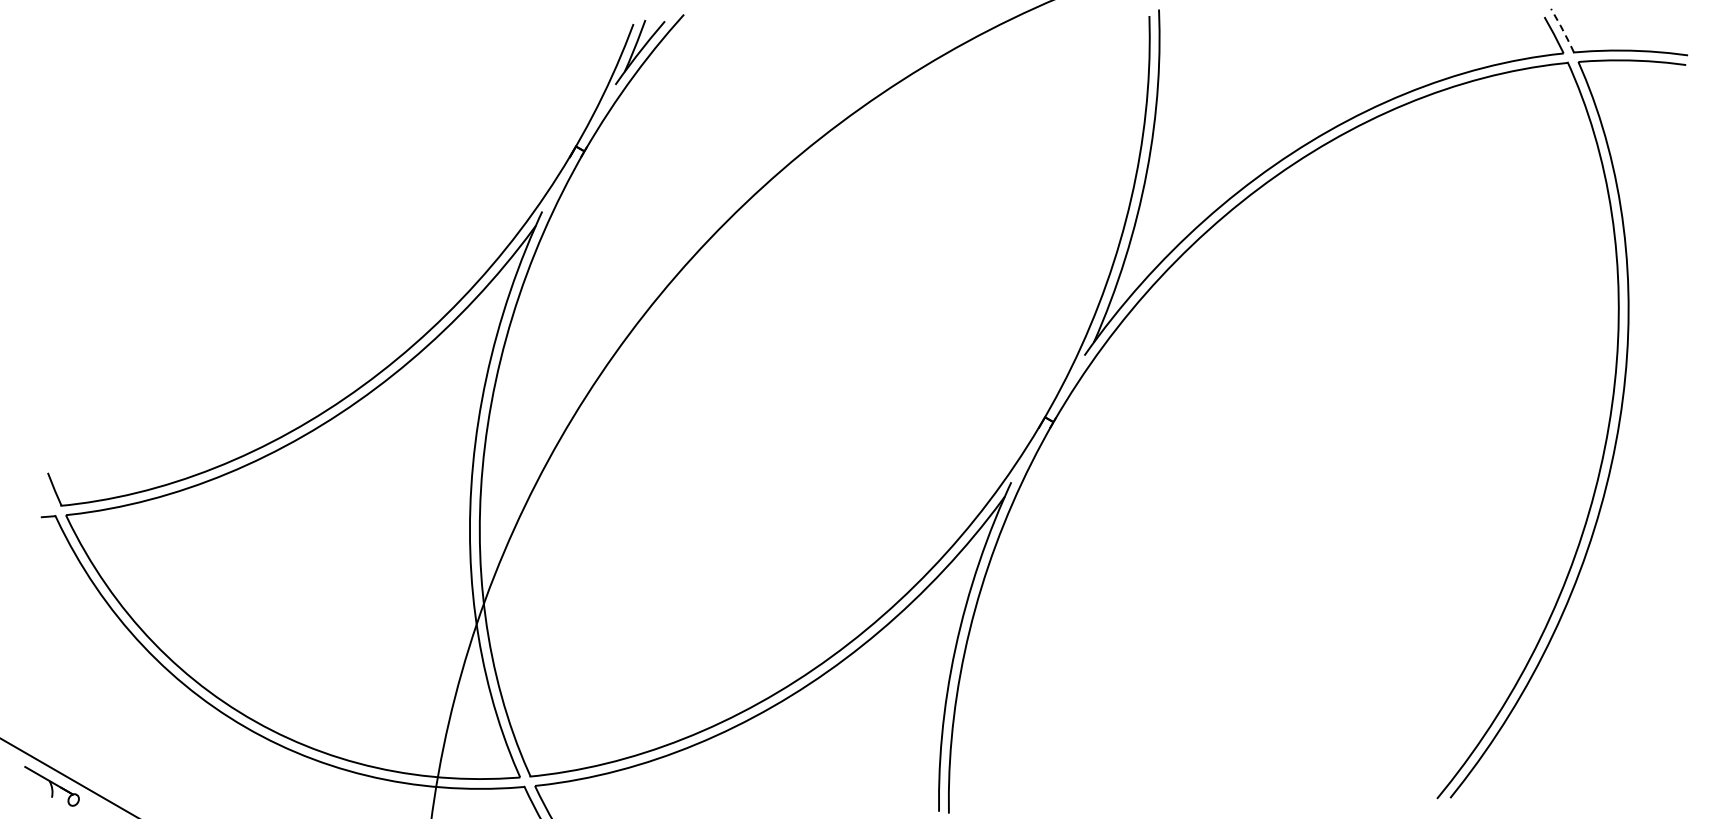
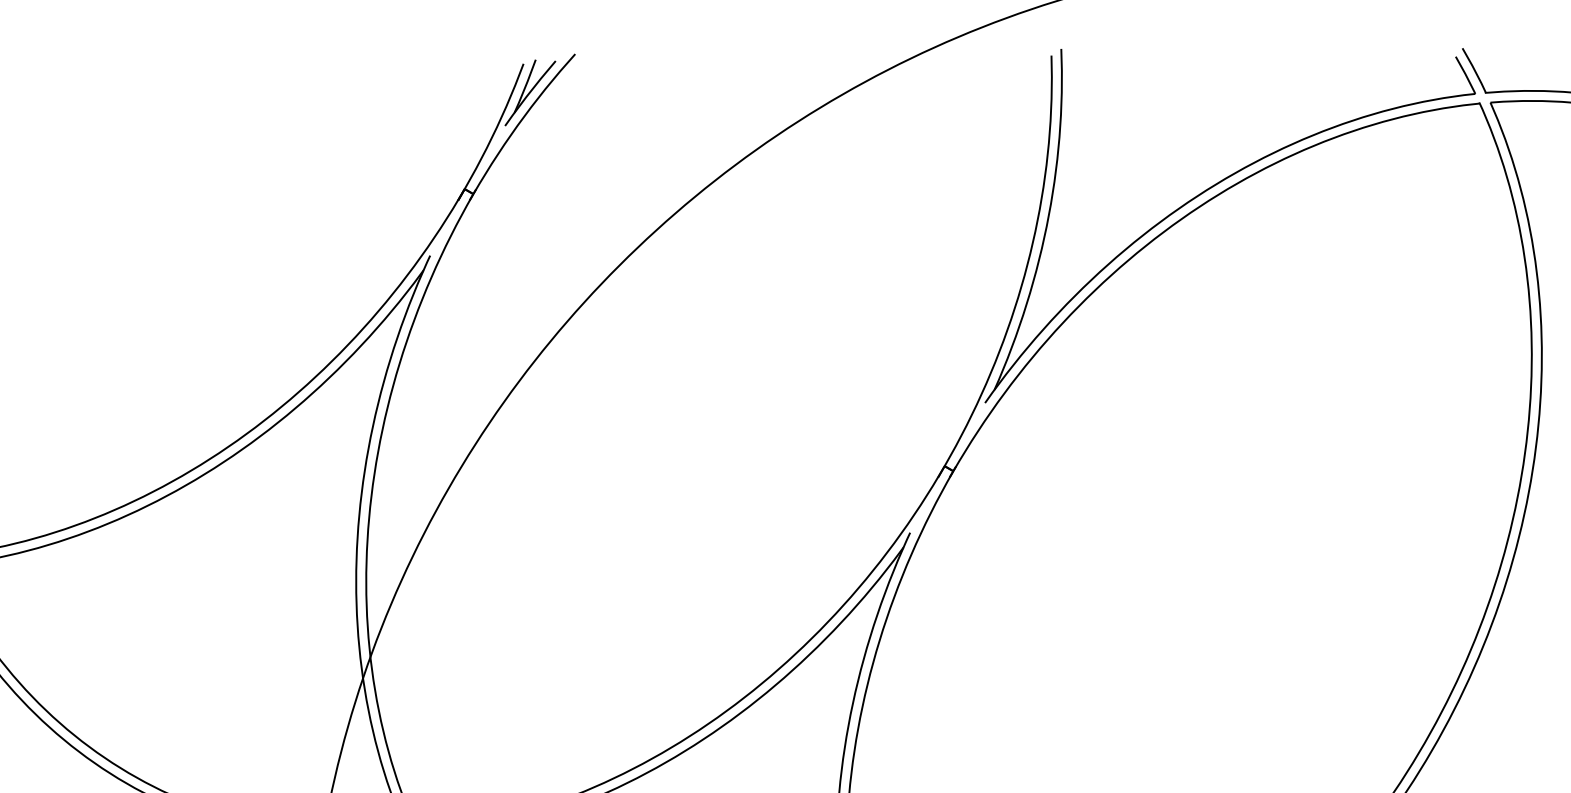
line: (1562, 30) -> (1474, 70), dashed -> solid

